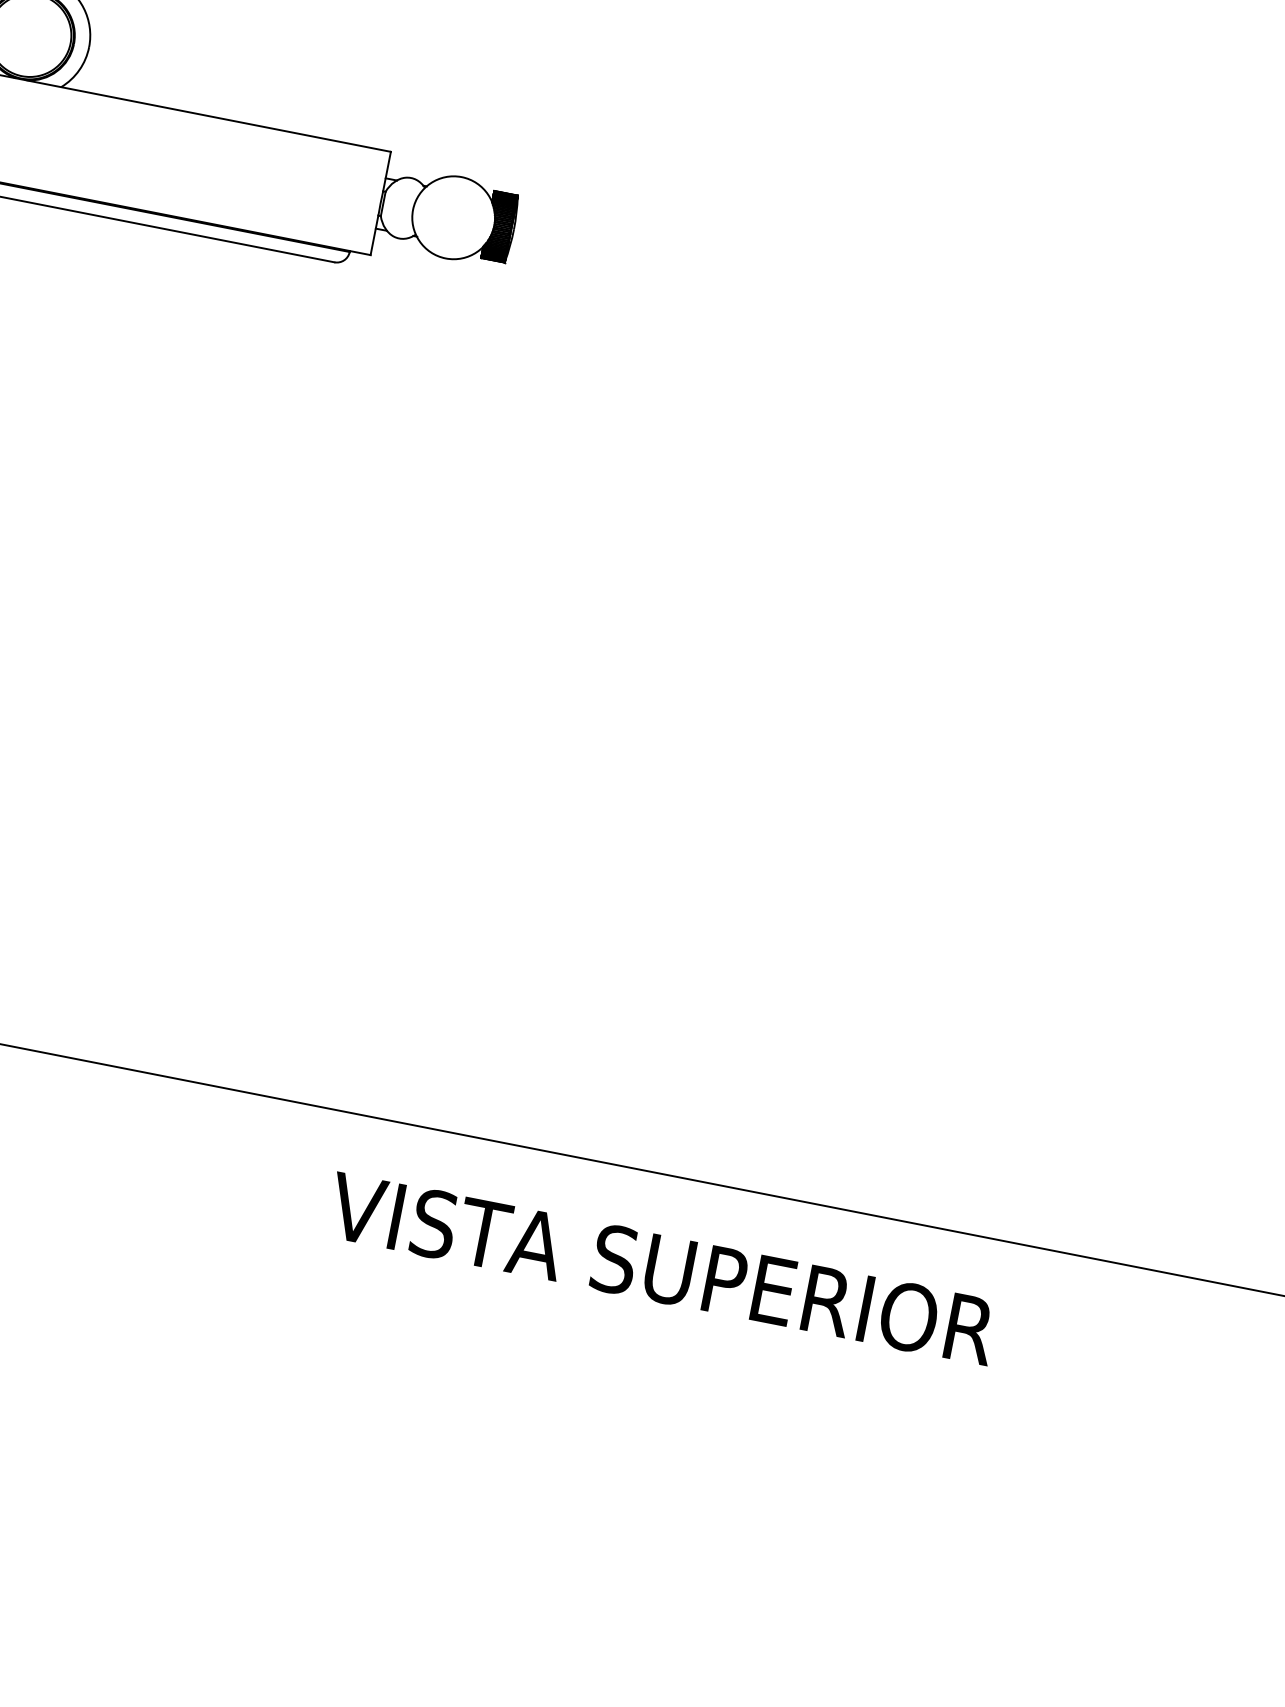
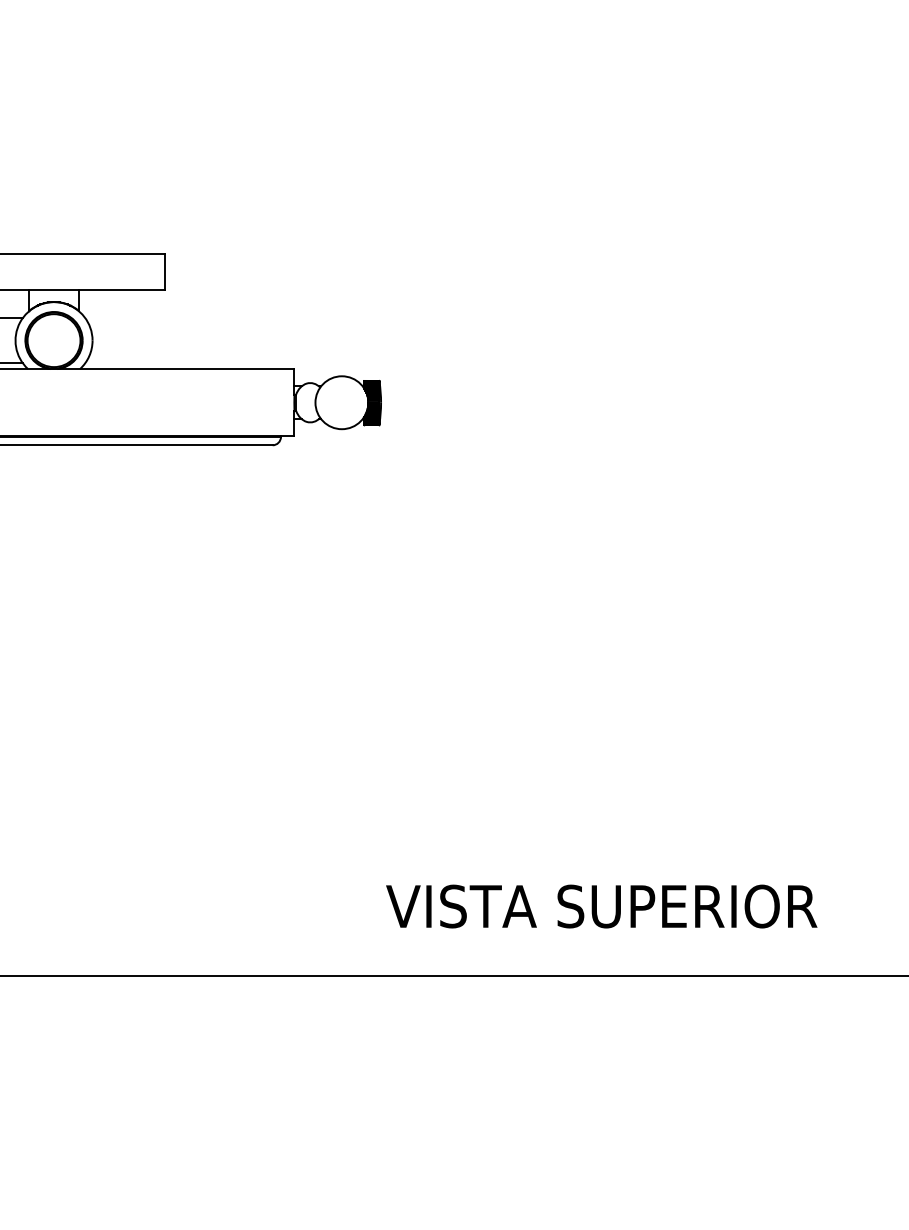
text: (661, 1268) -> (601, 906), moved

